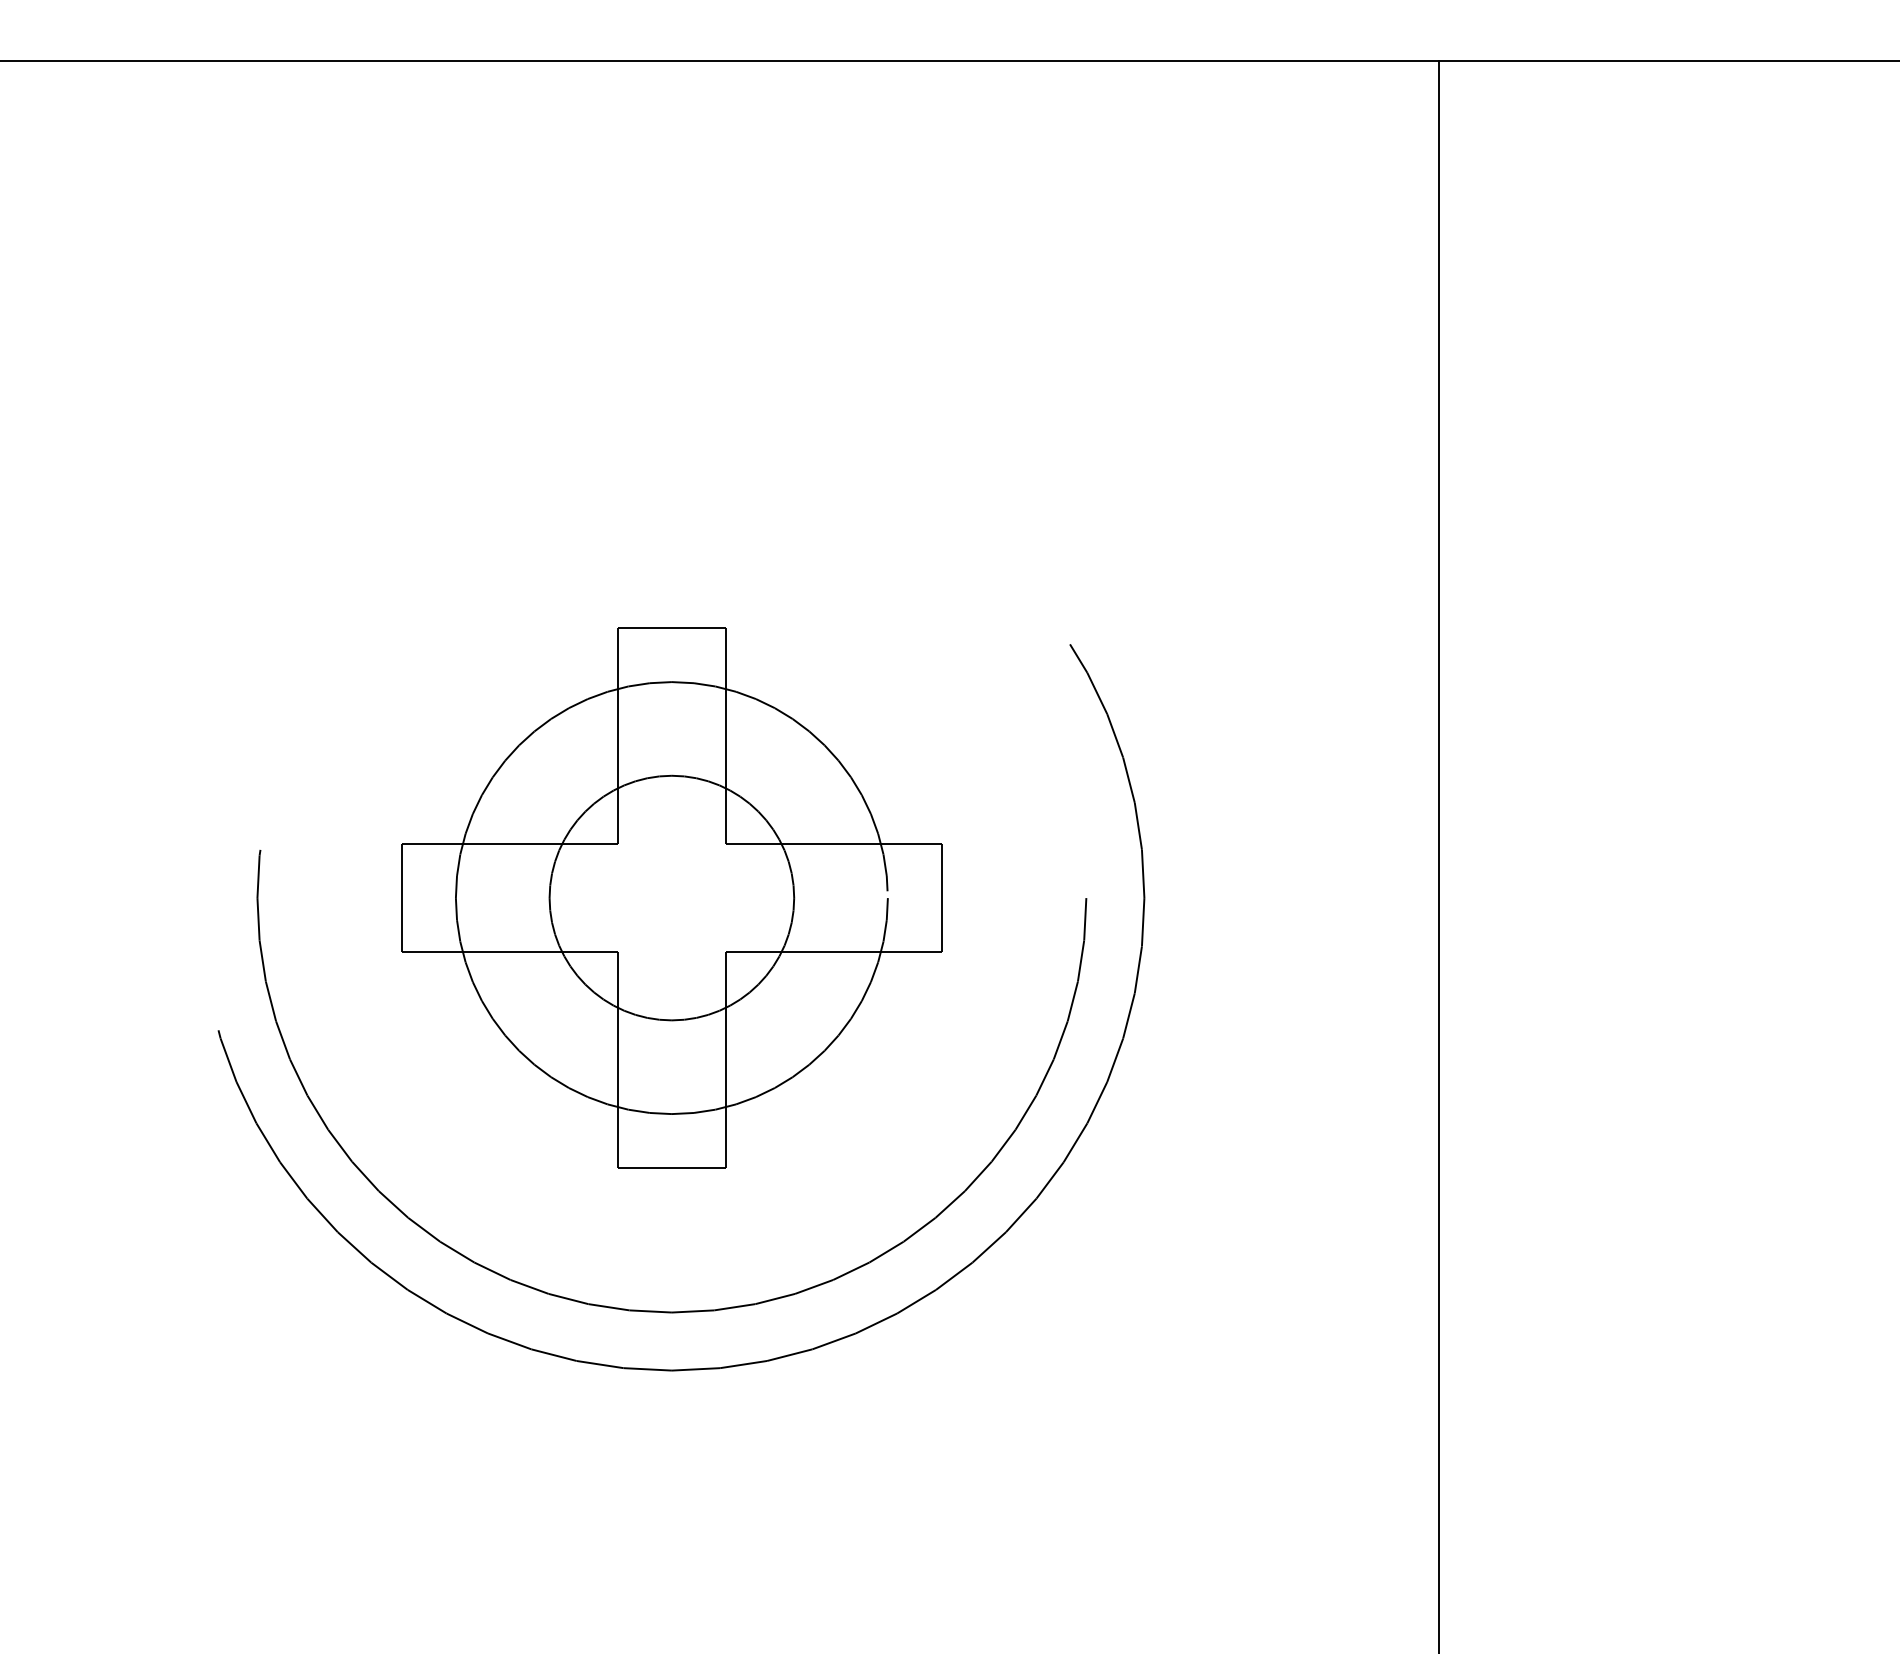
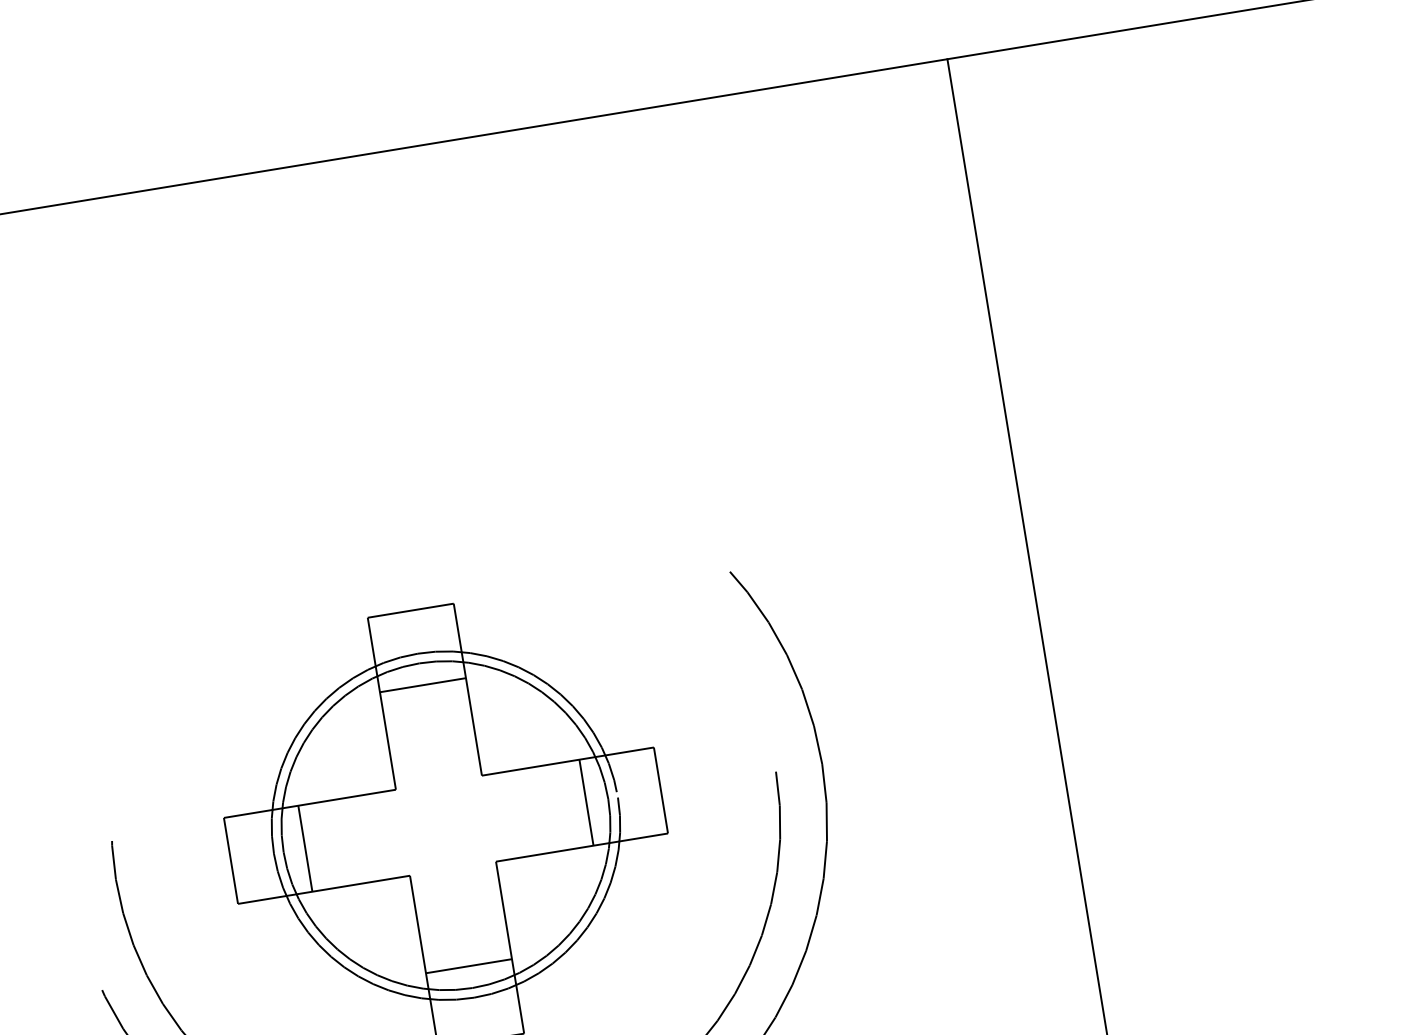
line: (671, 721) -> (422, 685), added
circle: (671, 897) -> (445, 825), size x1.67
line: (495, 898) -> (305, 849), added
line: (848, 898) -> (586, 803), added
line: (671, 1074) -> (468, 966), added

